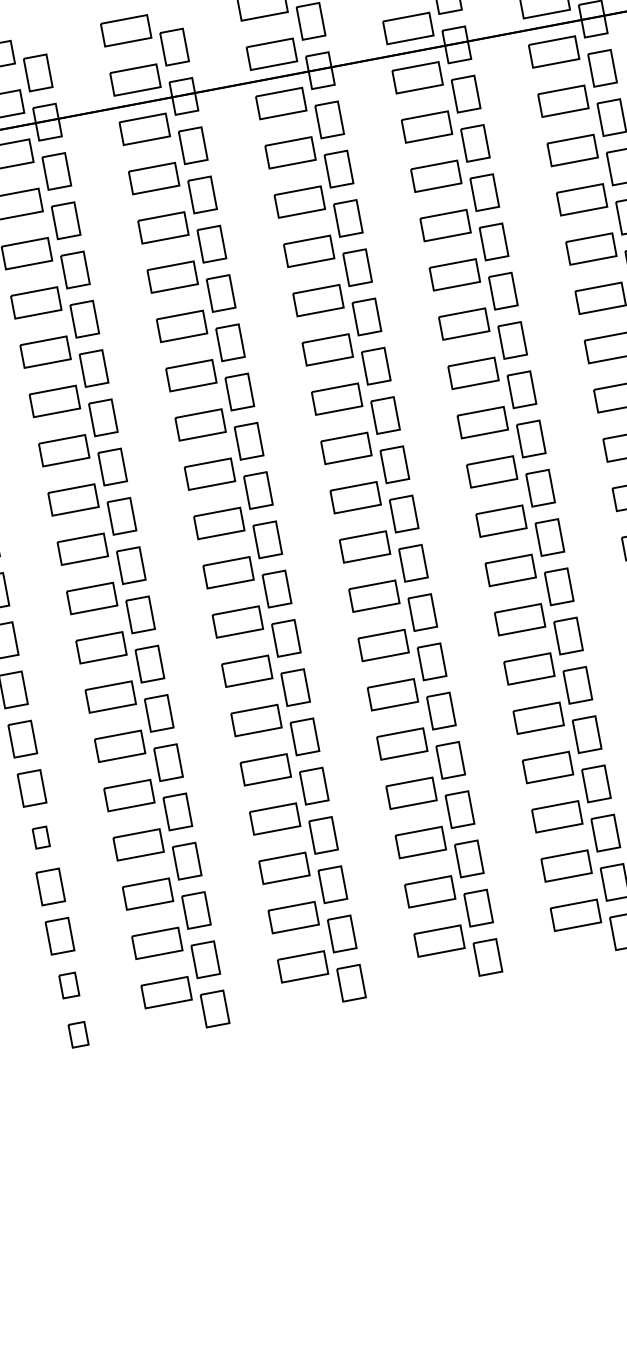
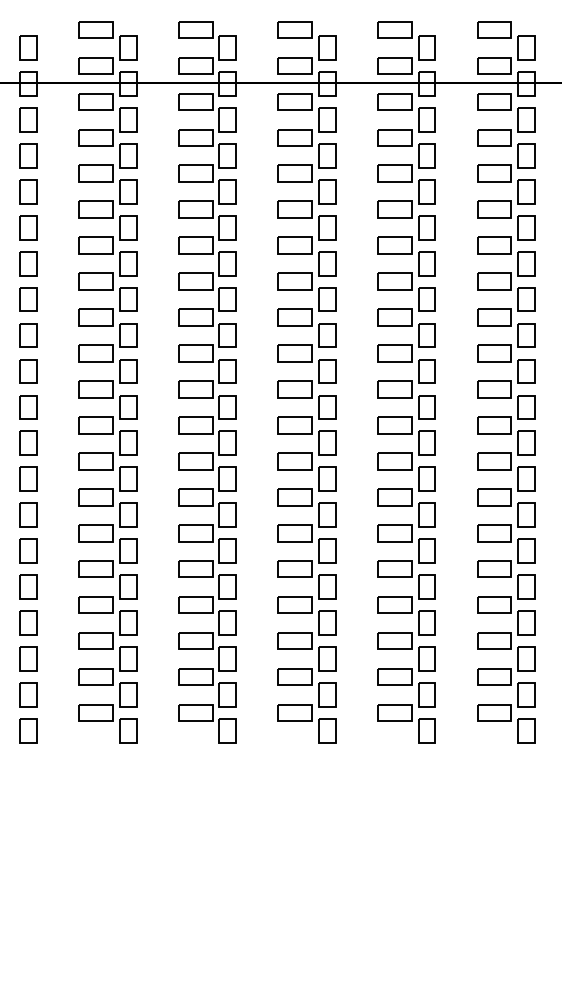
part: (41, 836) -> (28, 586), size x1.67
part: (68, 984) -> (28, 694), size x1.43
part: (78, 1034) -> (28, 730), size x1.43

